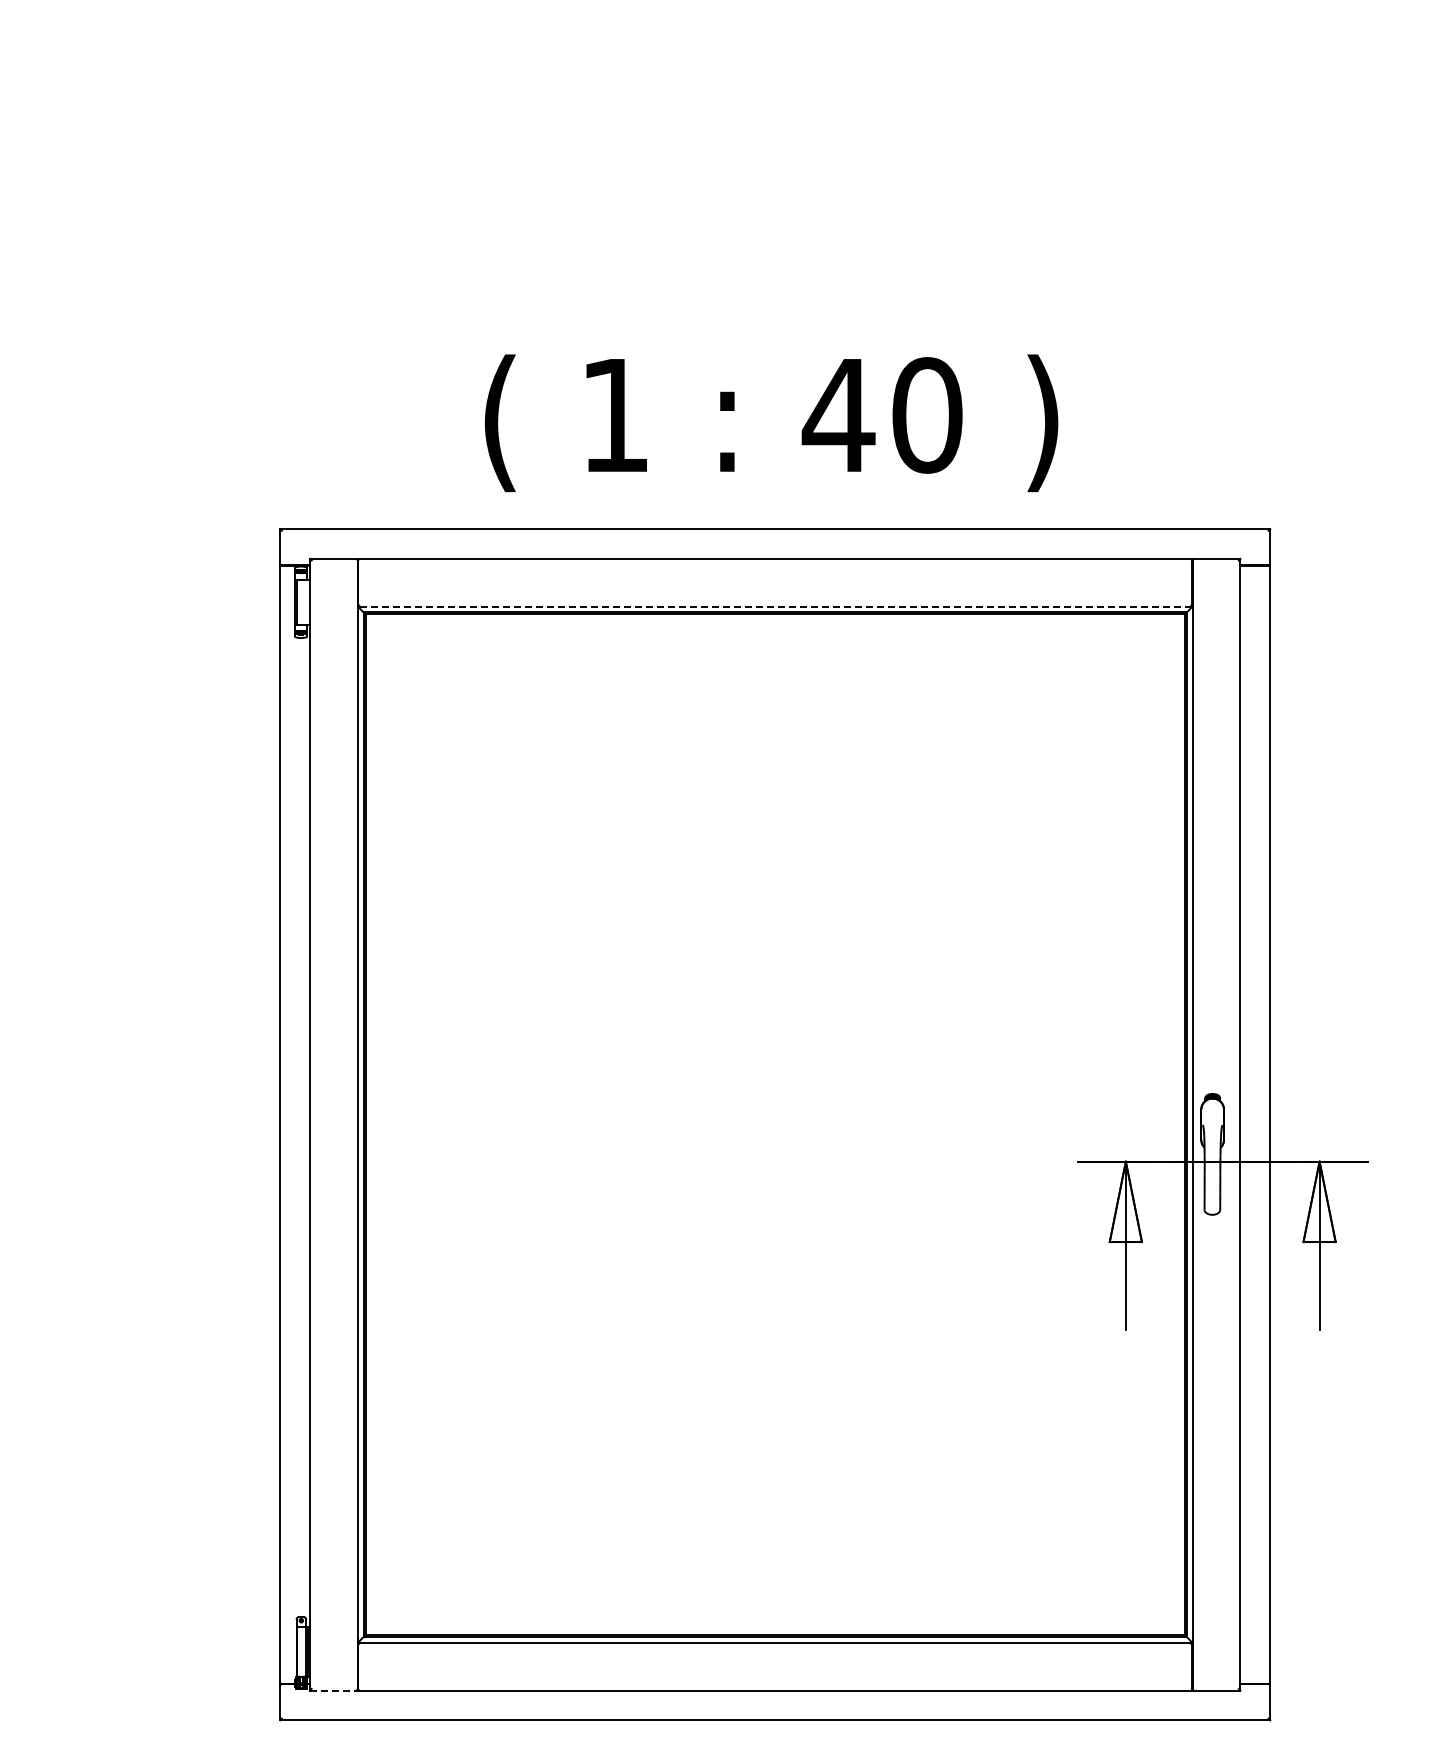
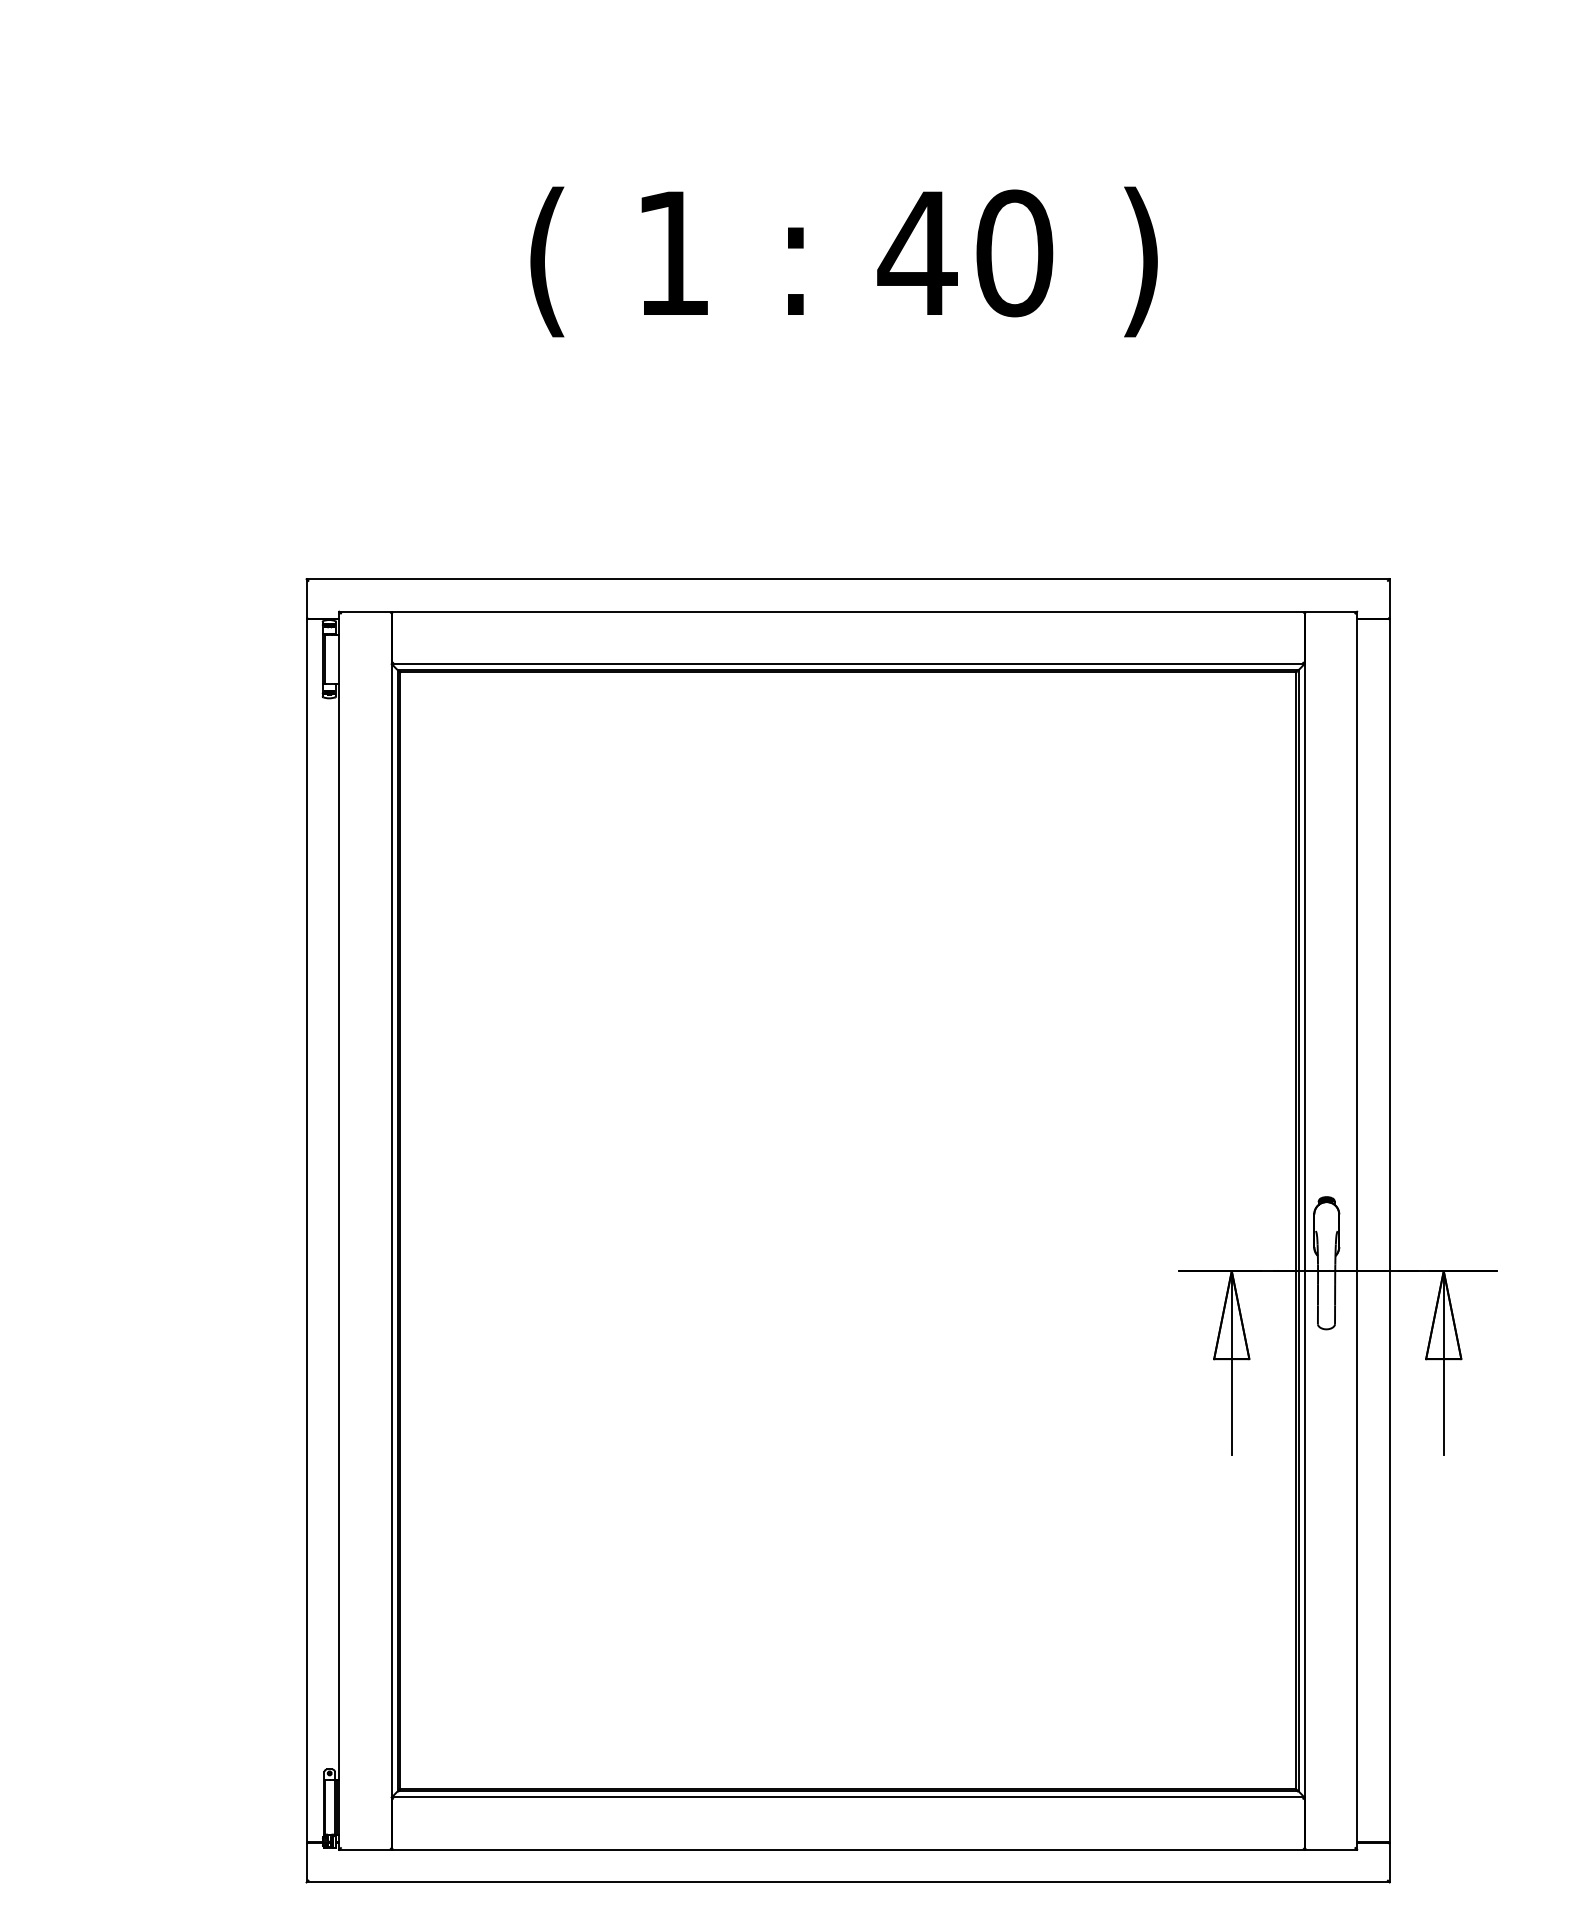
text: (771, 423) -> (844, 262), moved
line: (774, 606) -> (847, 663), dashed -> solid
line: (333, 1690) -> (364, 1849), dashed -> solid

